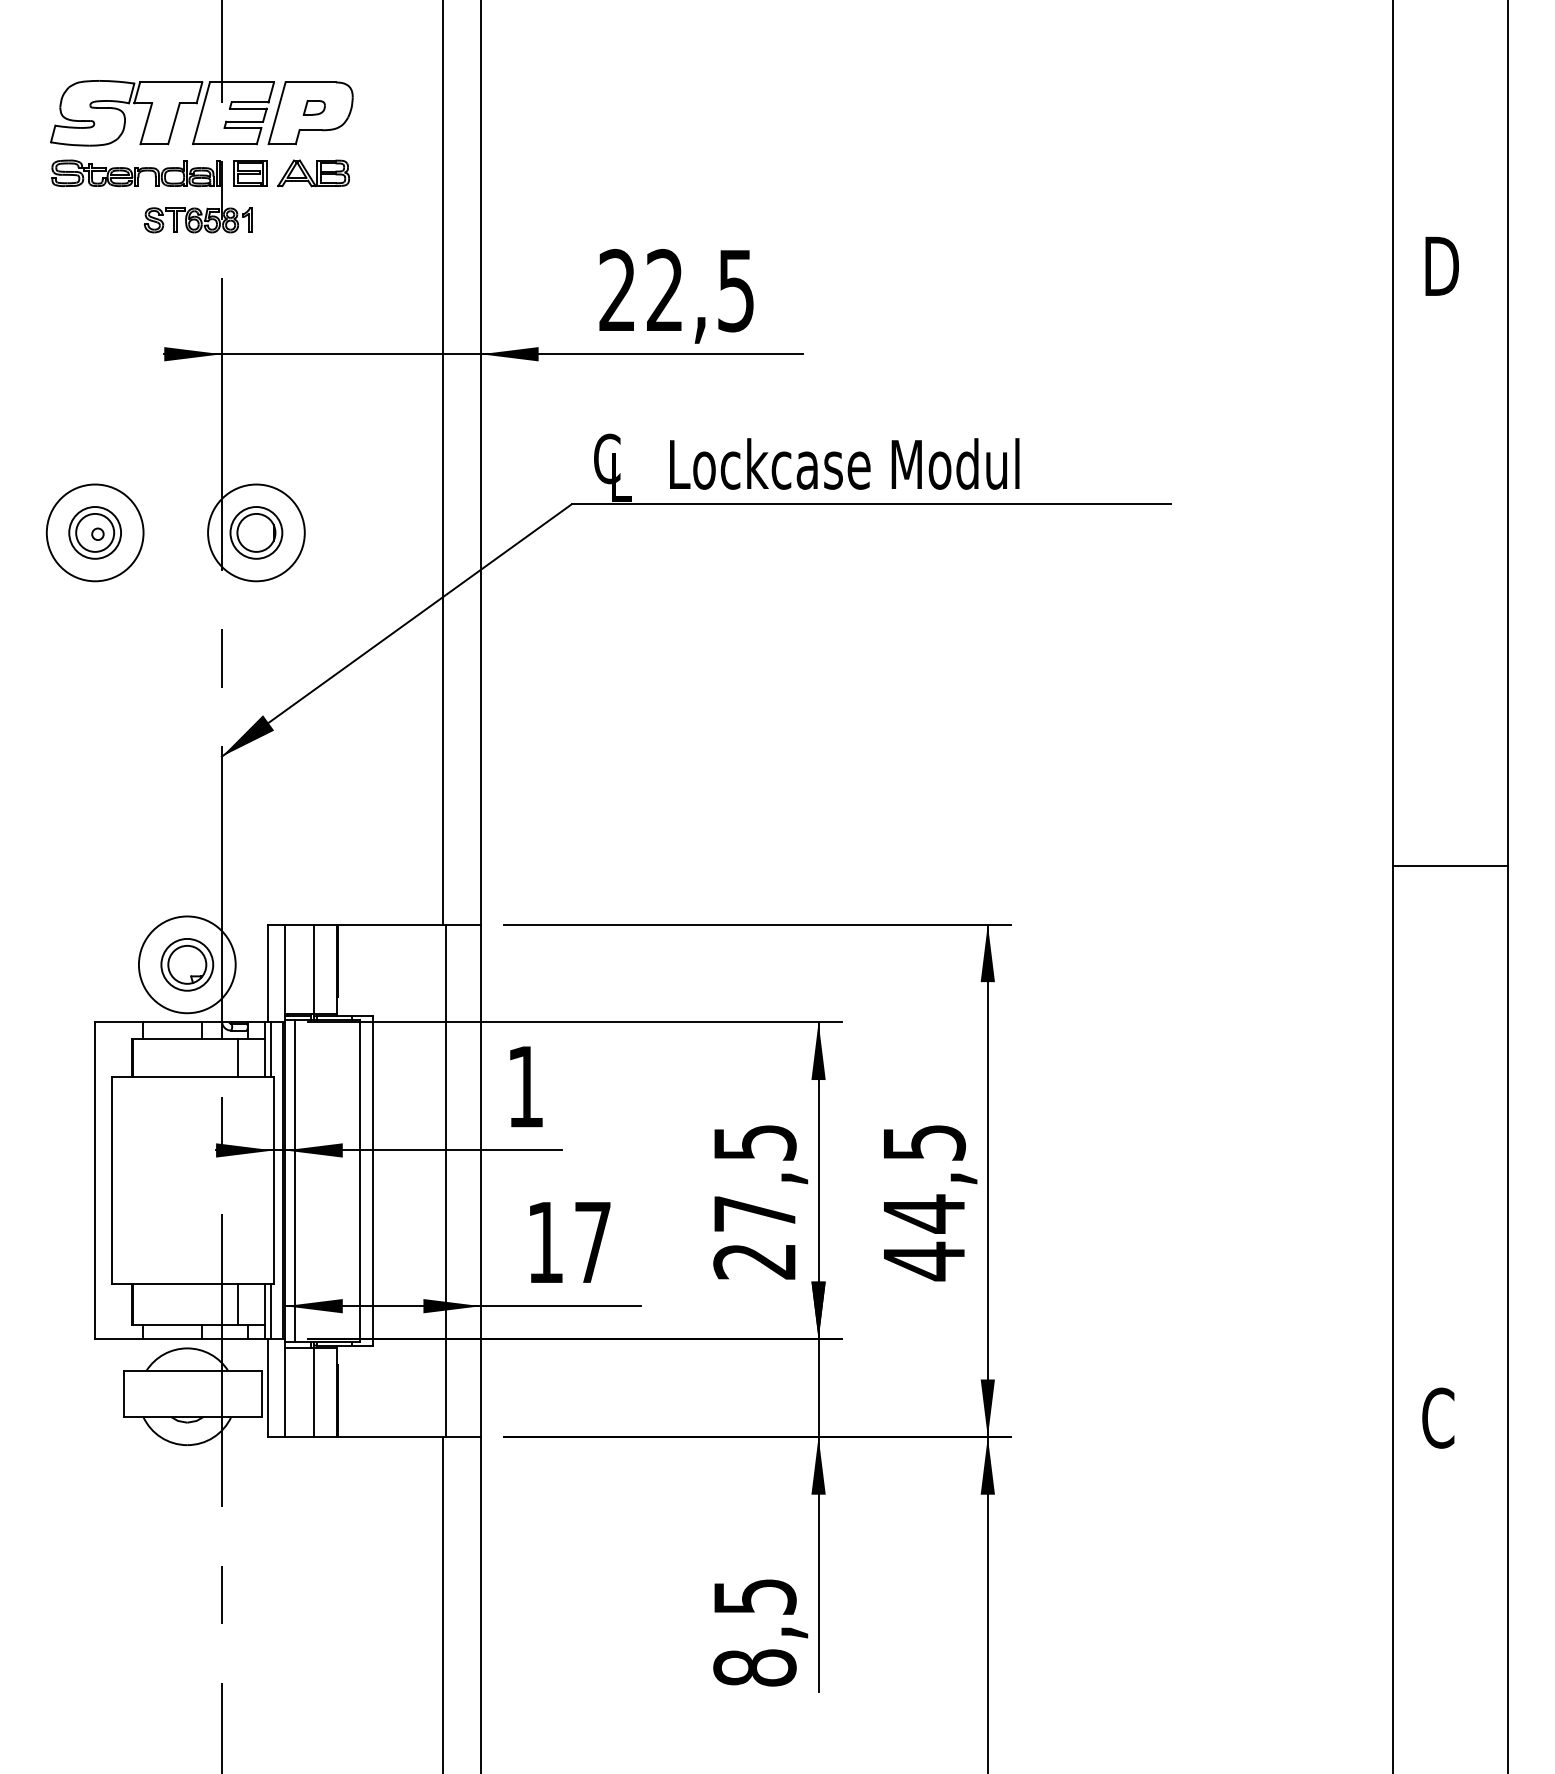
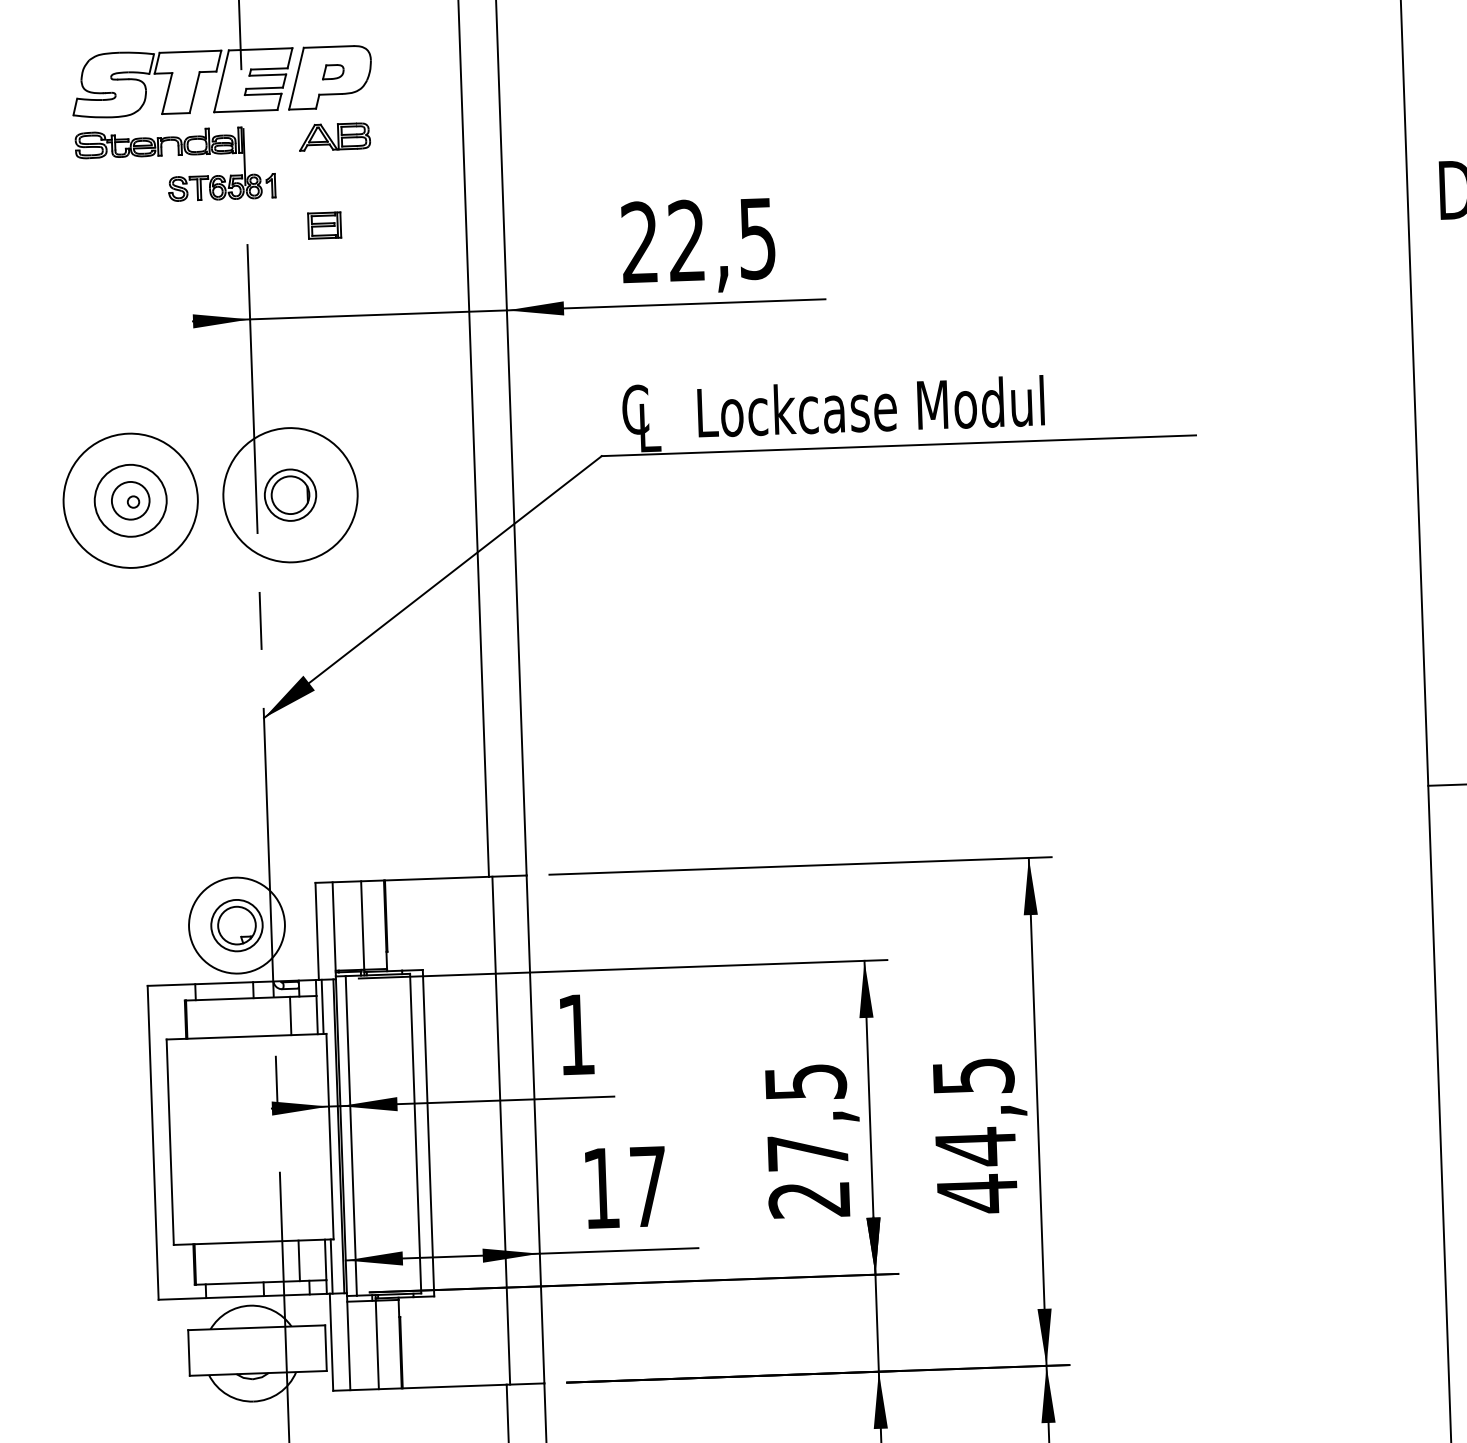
part: (250, 173) -> (324, 225), moved
circle: (94, 532) -> (130, 500), size x1.4
circle: (95, 532) -> (131, 500), size x1.4
circle: (256, 532) -> (290, 494), size x1.4

